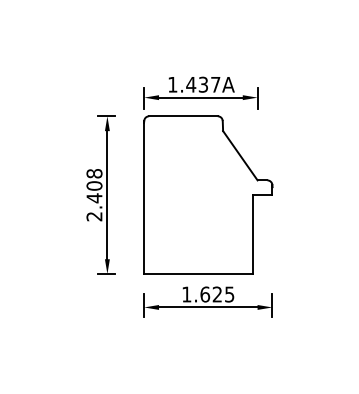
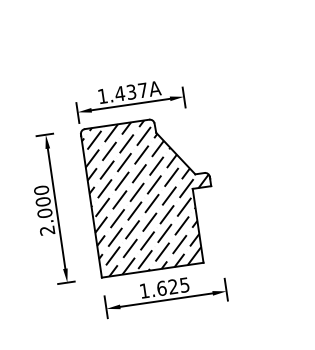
text: (94, 185) -> (43, 201), 2.408 -> 2.000
hatch: (207, 195) -> (150, 195), added

